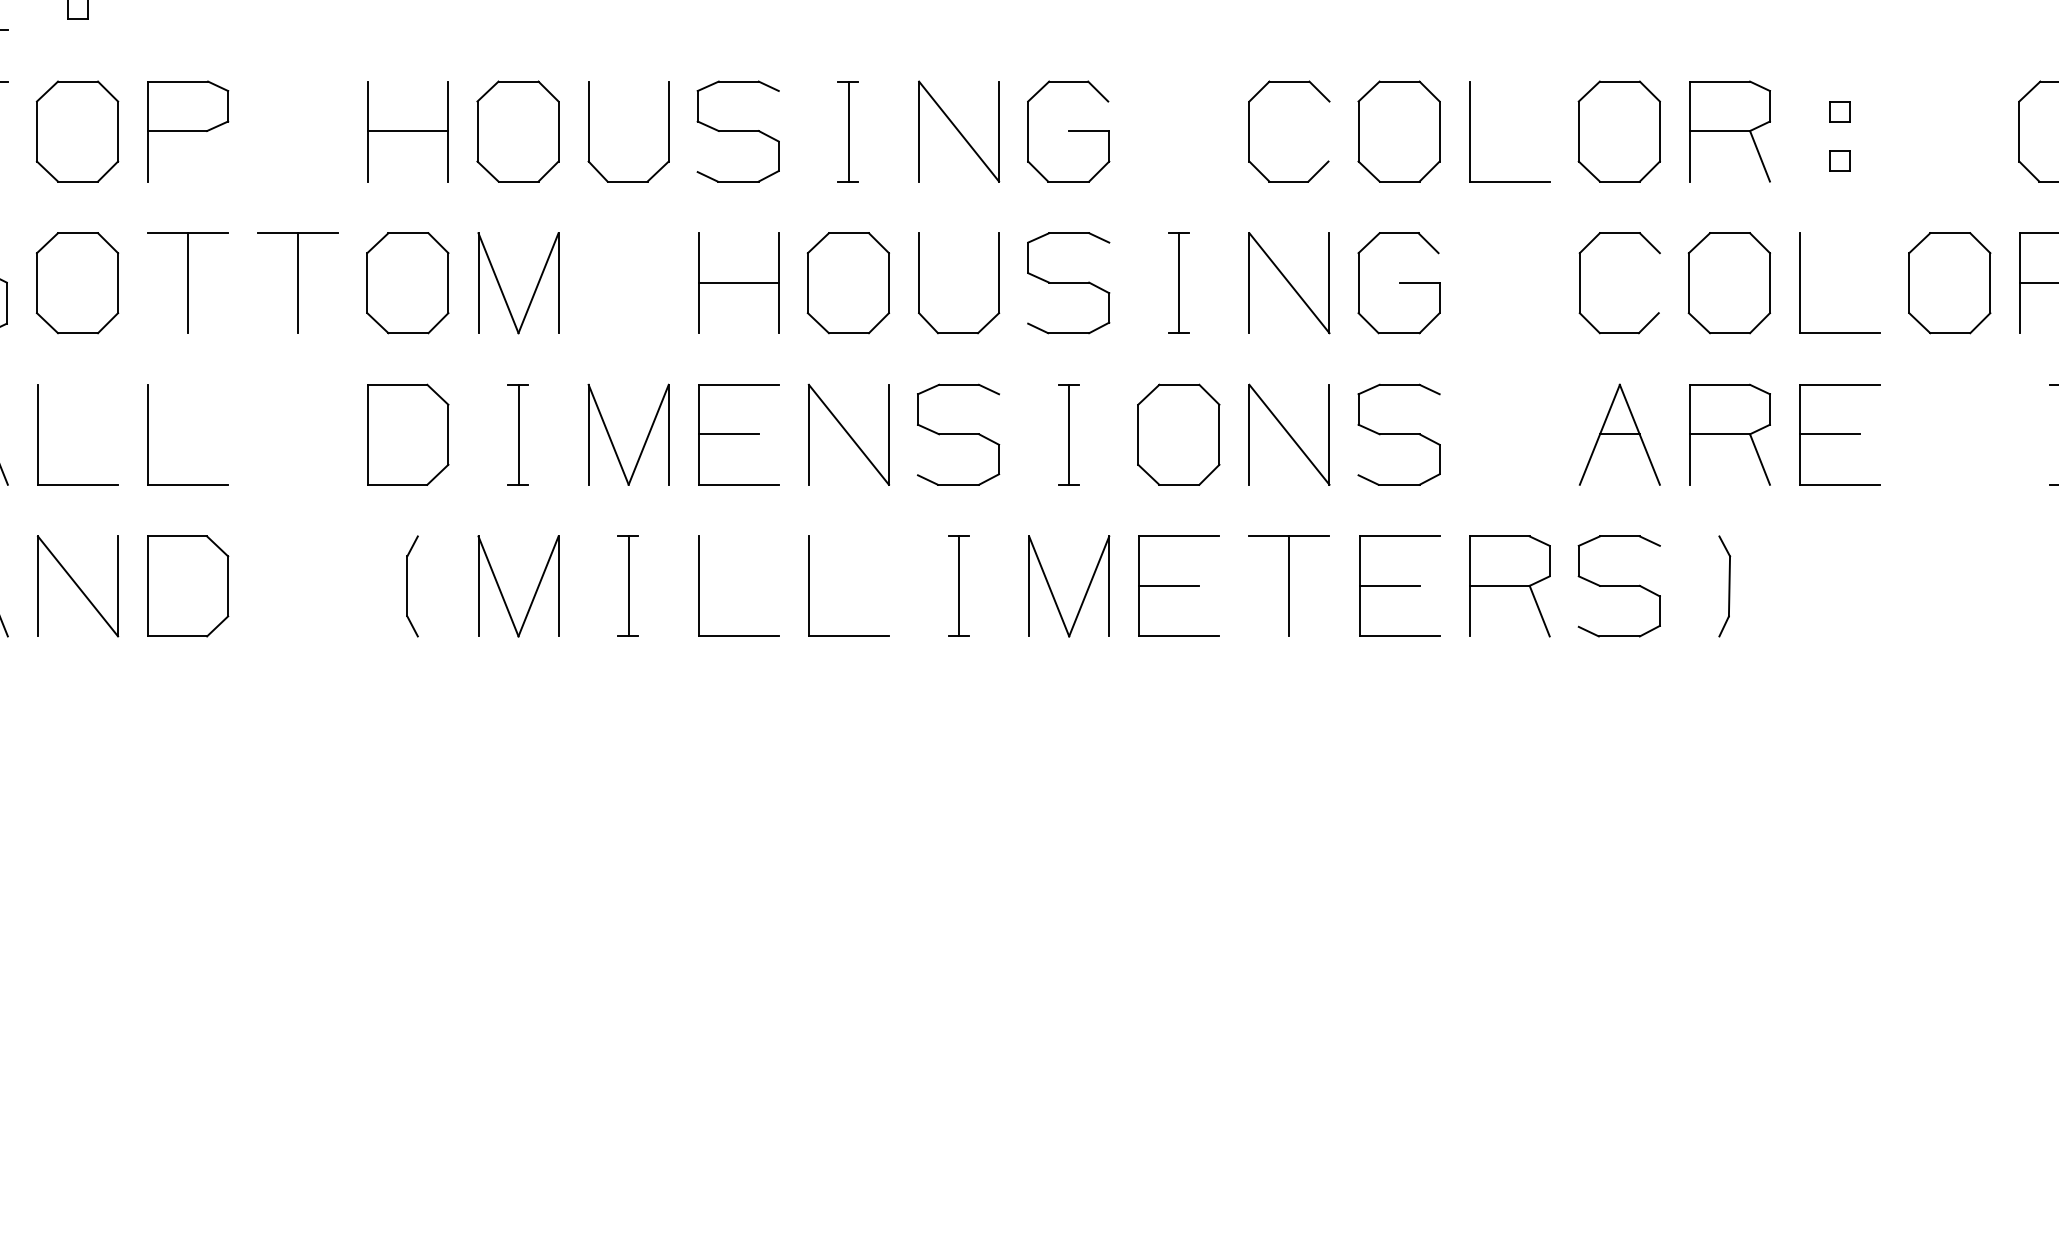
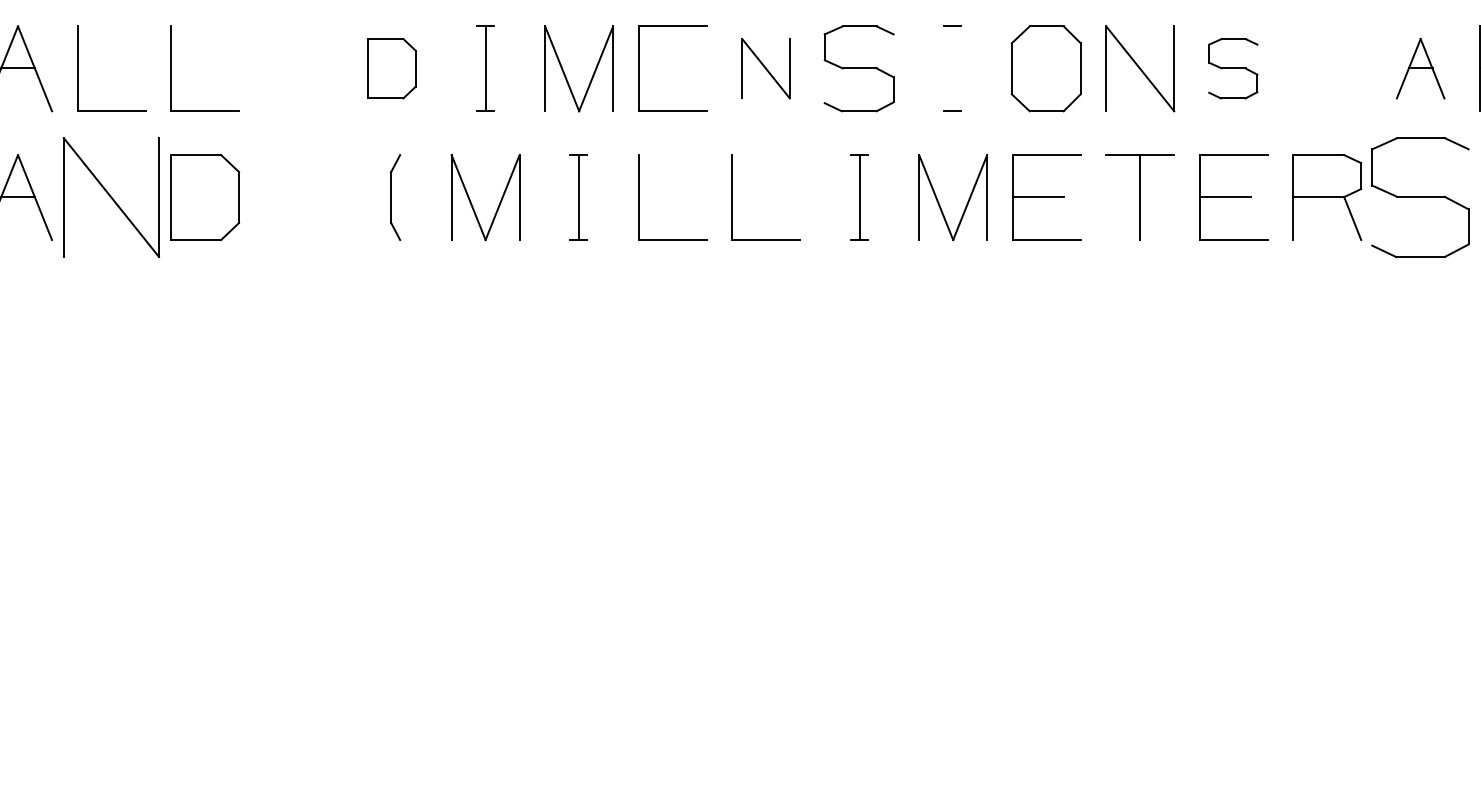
part: (408, 434) -> (392, 68), size x0.7
line: (728, 434) -> (663, 68), removed
part: (848, 434) -> (765, 68), size x0.7
line: (1069, 434) -> (953, 68), removed
part: (1398, 434) -> (1232, 68), size x0.7
part: (1619, 434) -> (1420, 68), size x0.7
part: (78, 586) -> (111, 197), size x1.4
part: (1618, 586) -> (1419, 197), size x1.4

